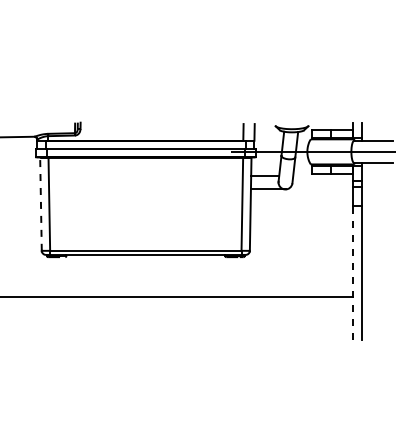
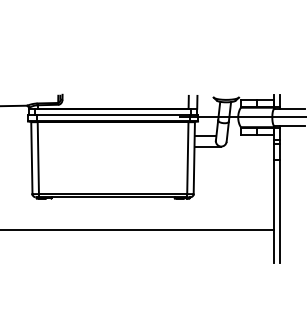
line: (40, 203) -> (31, 157), dashed -> solid
line: (353, 273) -> (273, 211), dashed -> solid

